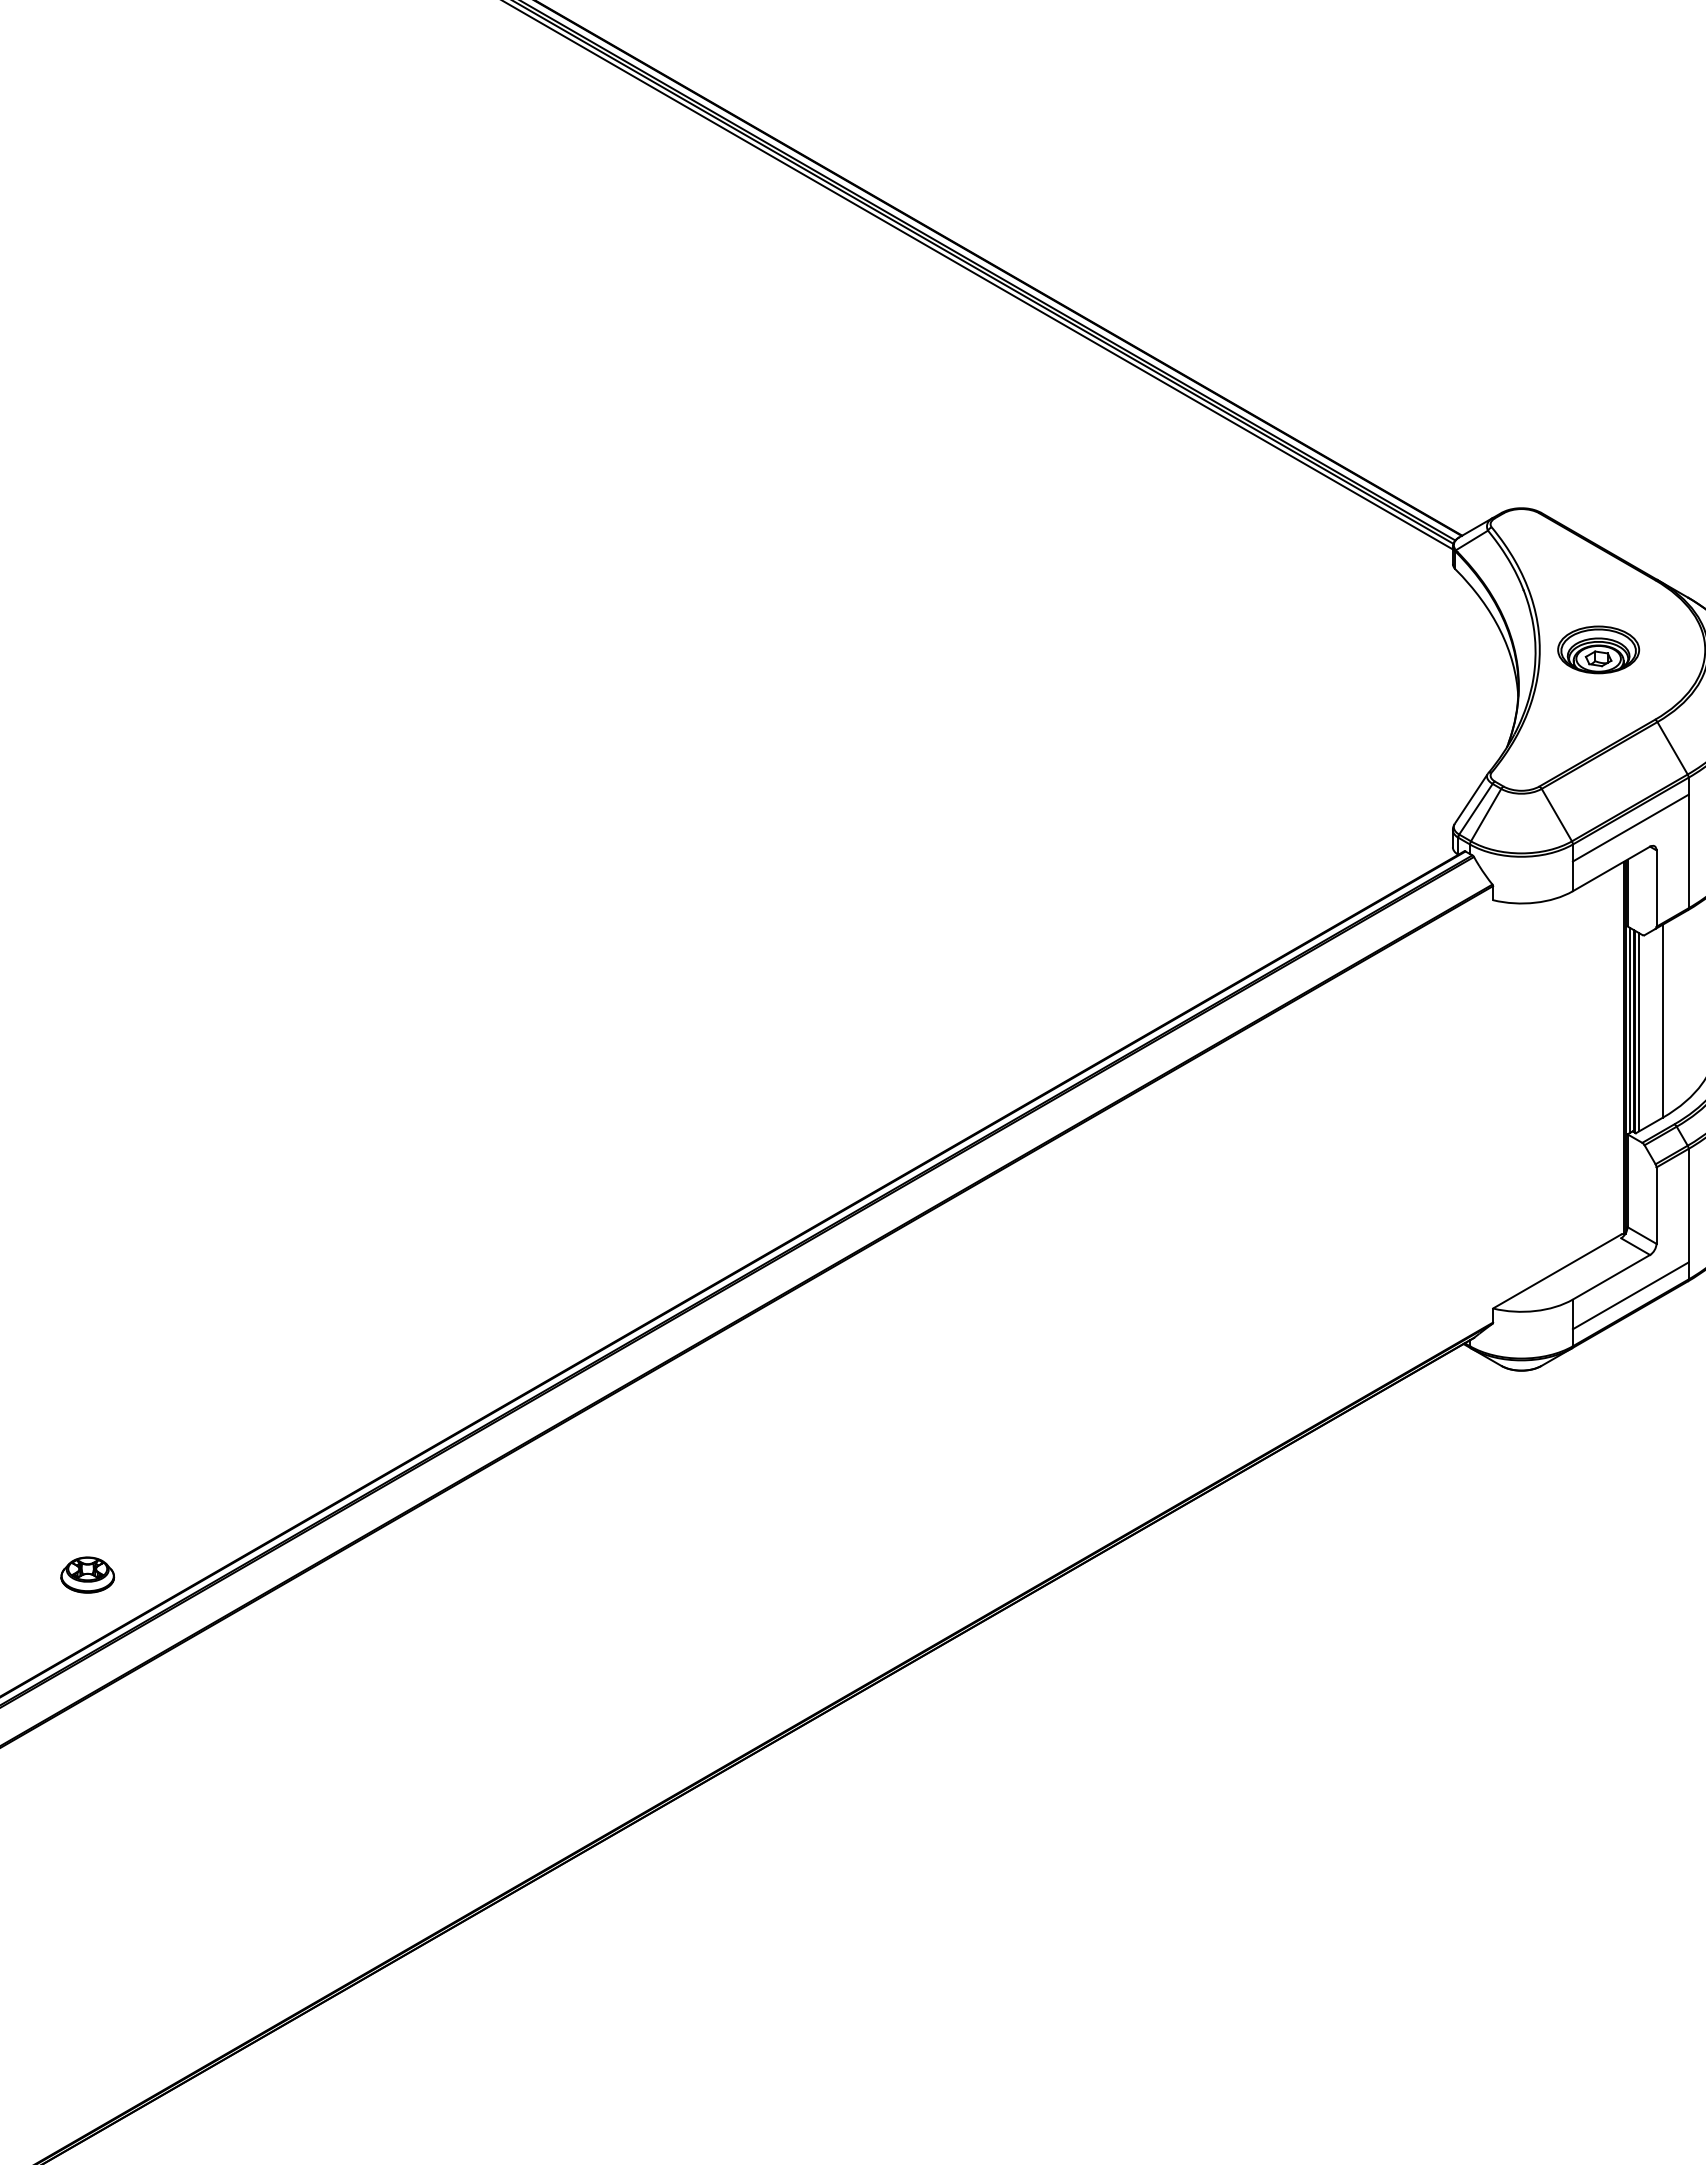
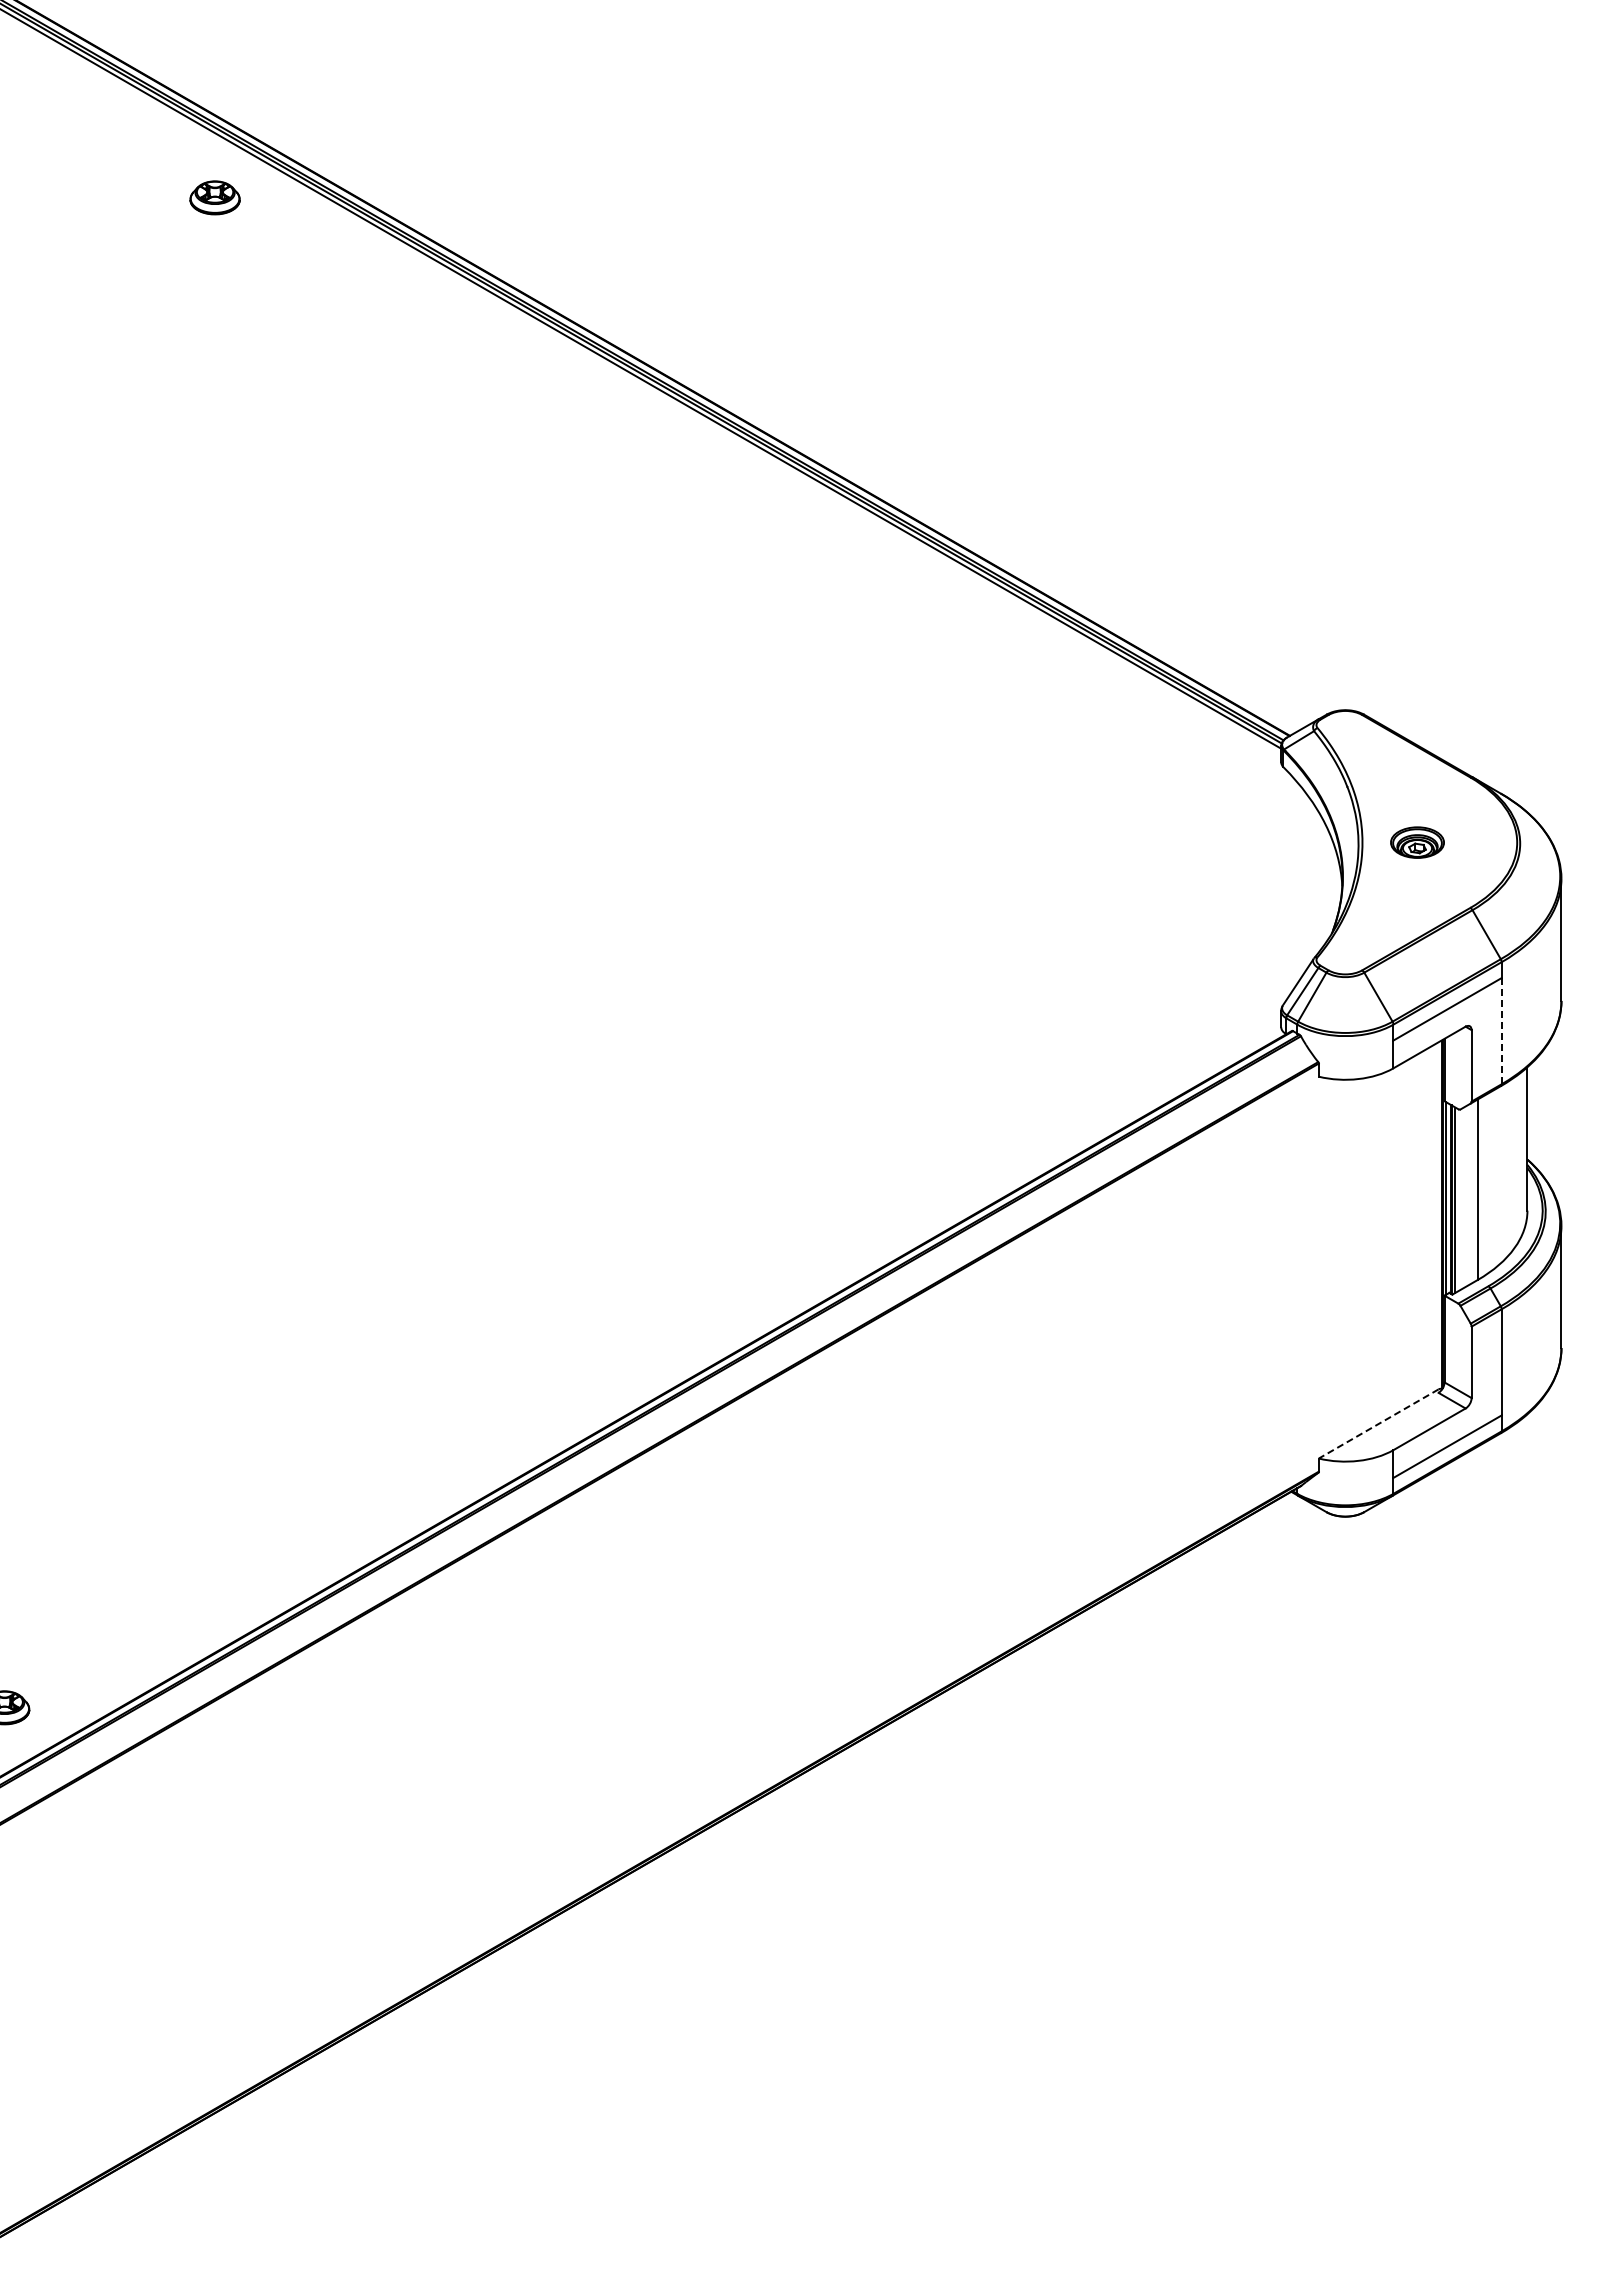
part: (1598, 649) -> (1417, 842), size x0.7
line: (1688, 850) -> (1501, 1030), solid -> dashed
line: (1556, 1272) -> (1378, 1424), solid -> dashed

